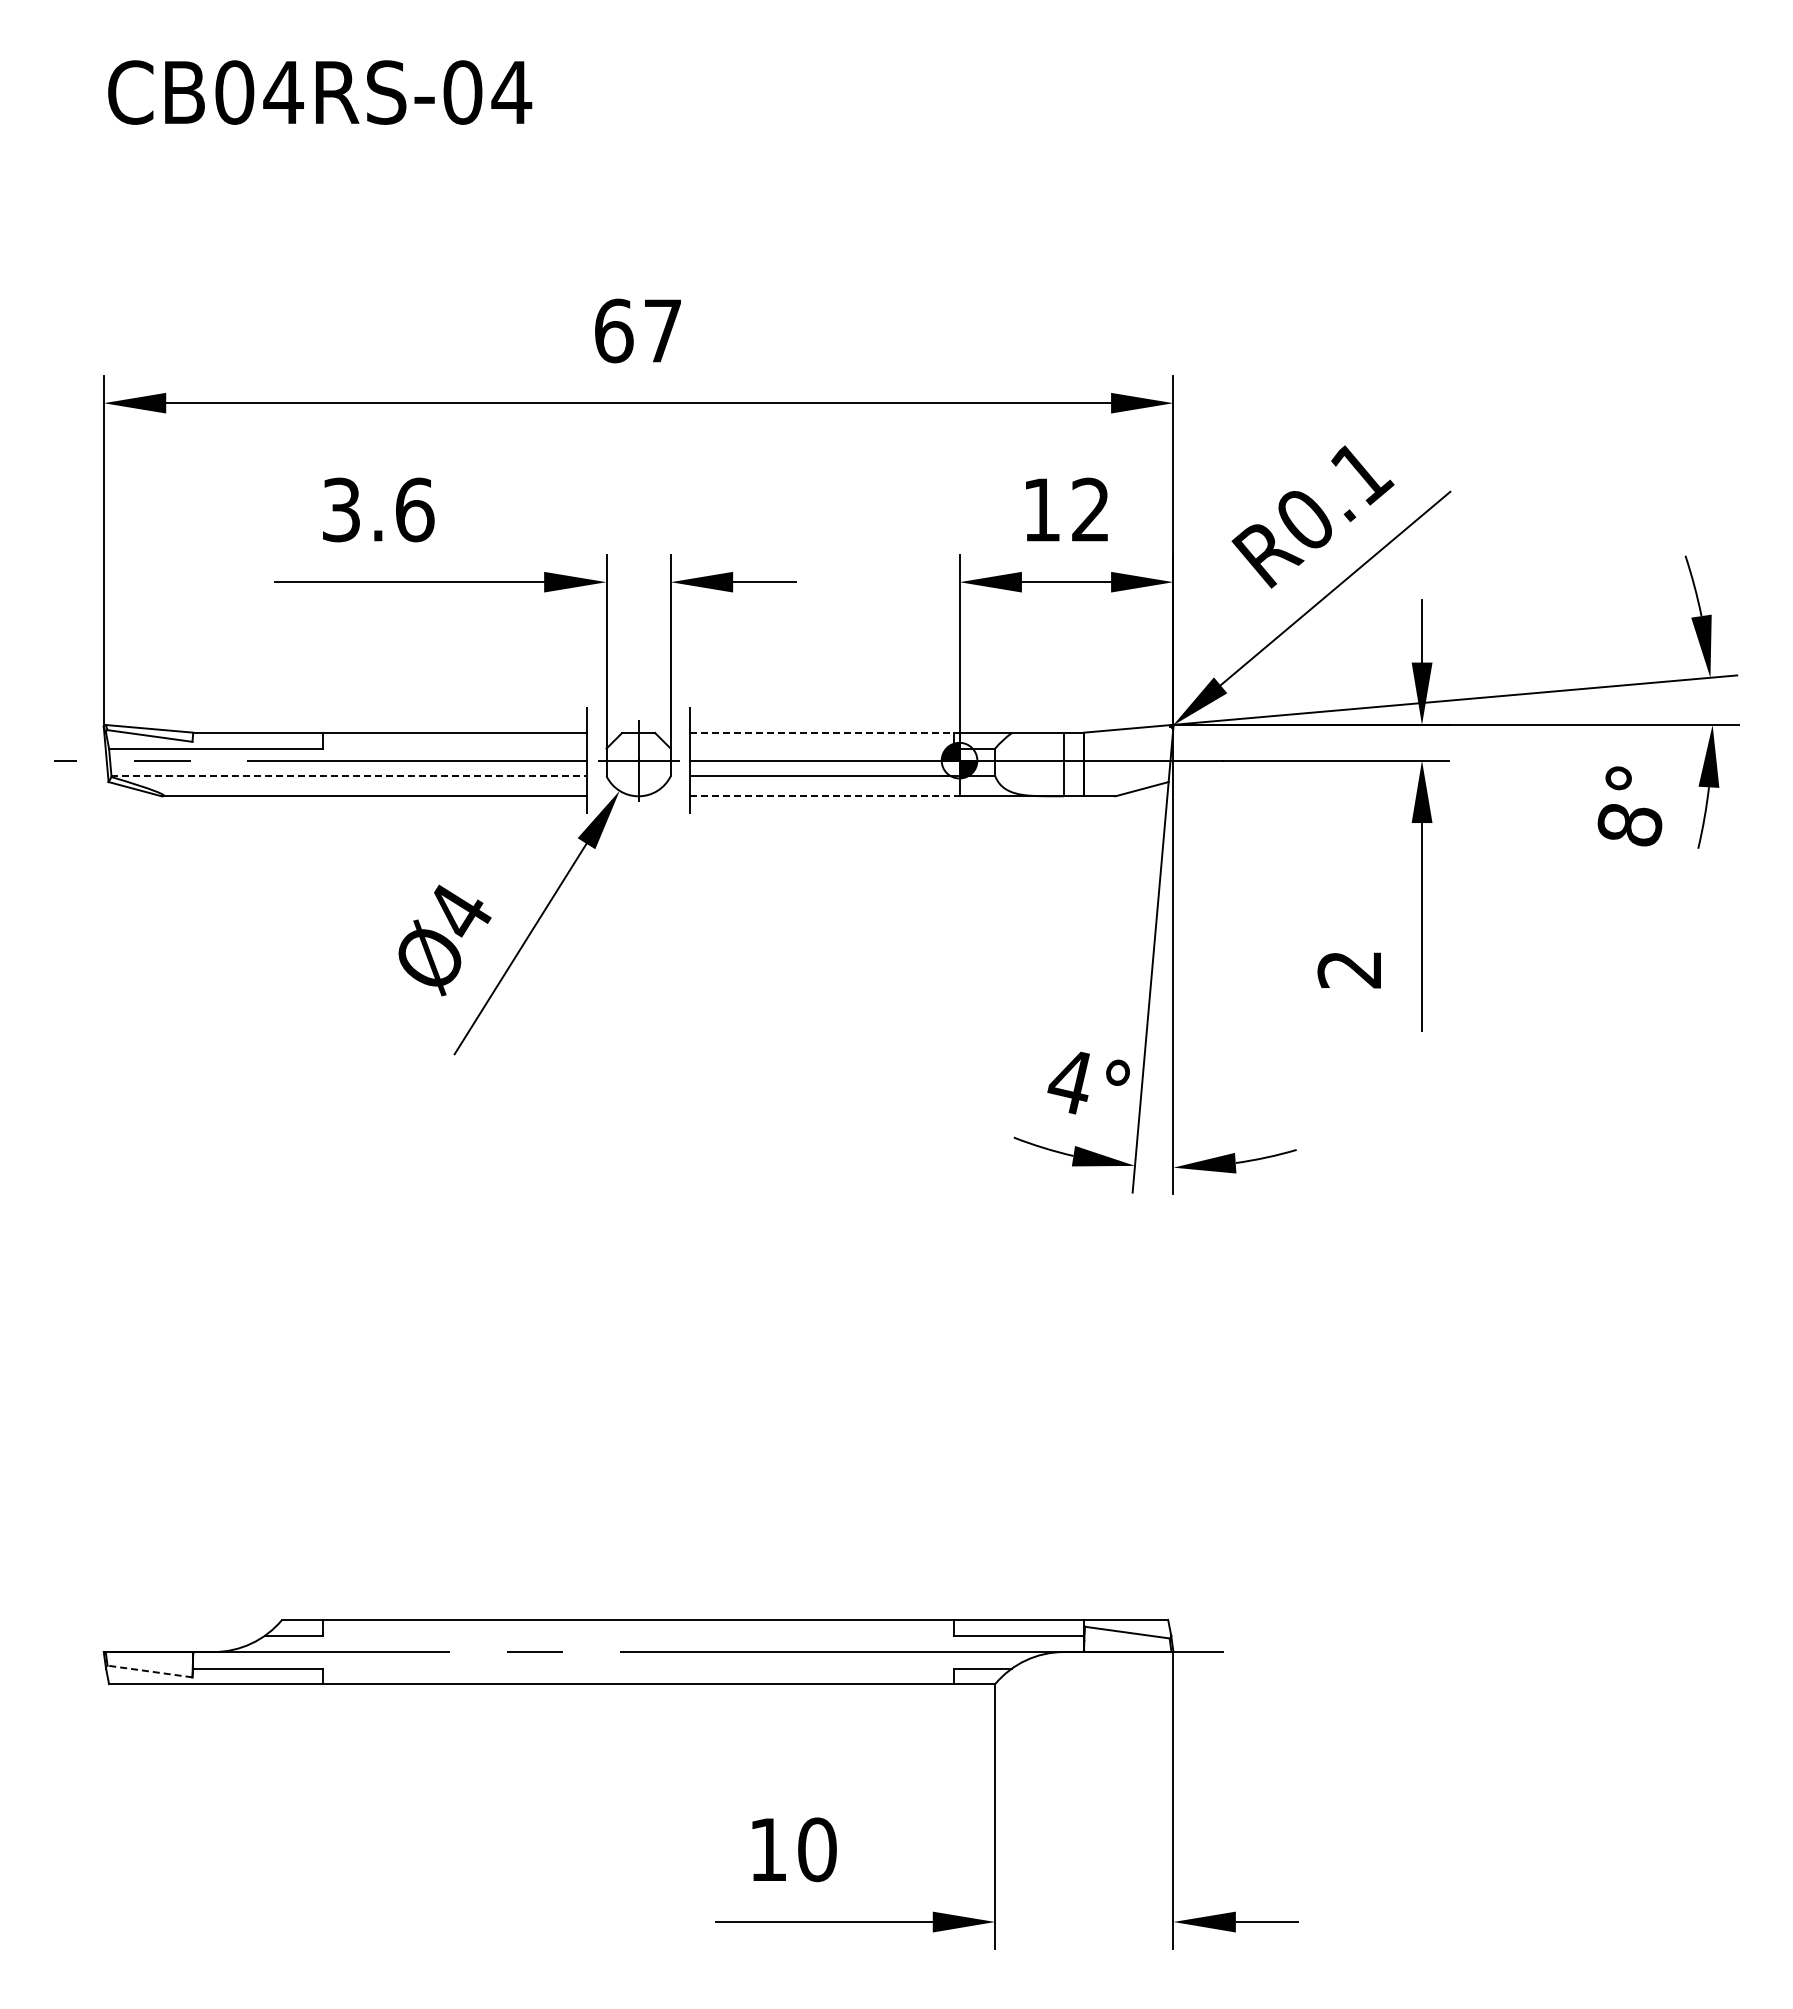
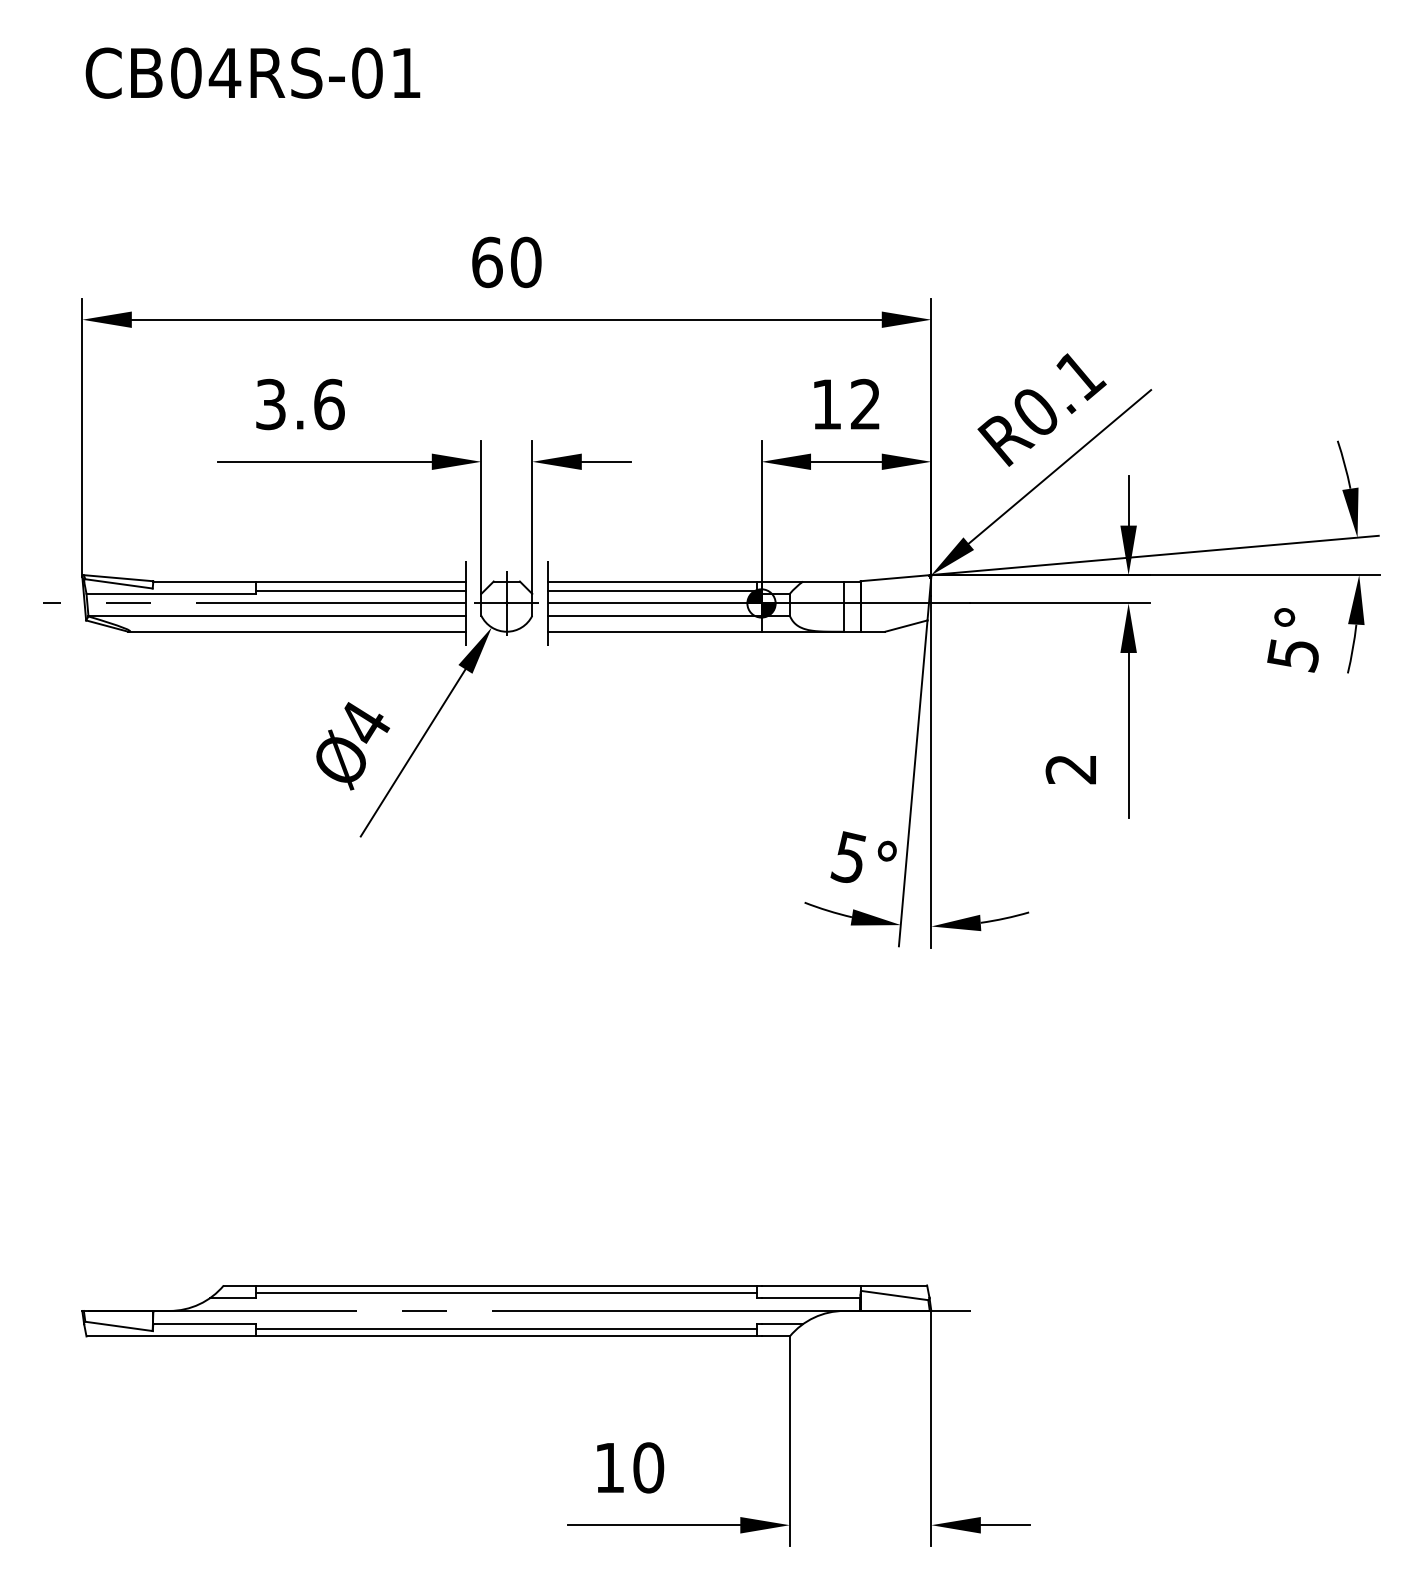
text: (511, 92) -> (405, 73), CB04RS-04 -> CB04RS-01
text: (662, 330) -> (525, 262), 67 -> 60
line: (824, 733) -> (654, 581), dashed -> solid
line: (454, 745) -> (360, 591), added
line: (822, 745) -> (652, 591), added
line: (349, 776) -> (277, 616), dashed -> solid
line: (824, 796) -> (654, 631), dashed -> solid
text: (1629, 825) -> (1293, 654), 8° -> 5°
text: (1068, 1080) -> (848, 857), 4° -> 5°
line: (638, 1629) -> (506, 1293), added
line: (150, 1671) -> (119, 1326), dashed -> solid
line: (638, 1674) -> (506, 1328), added

